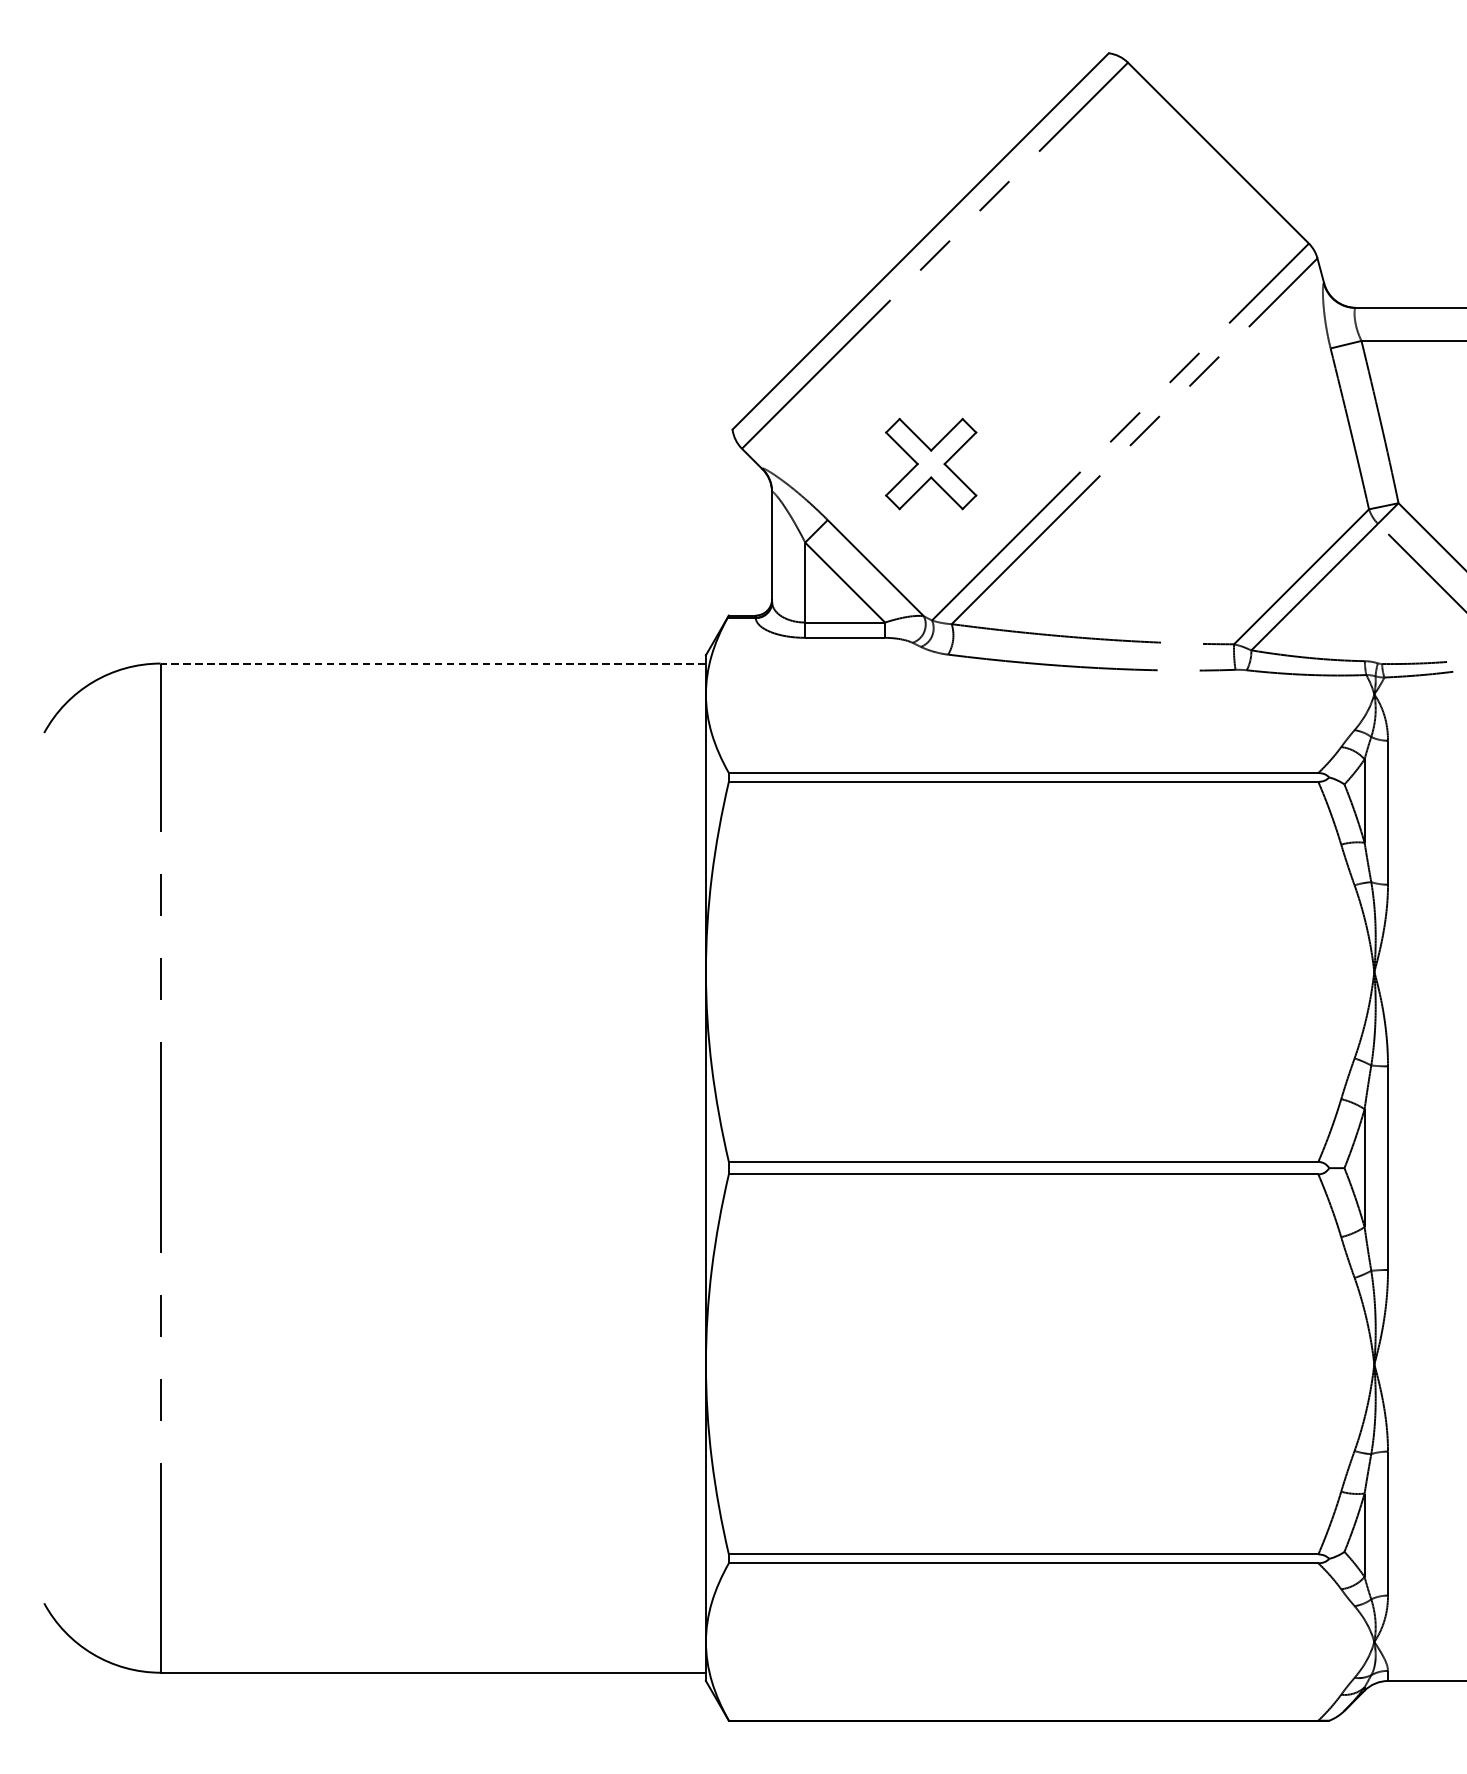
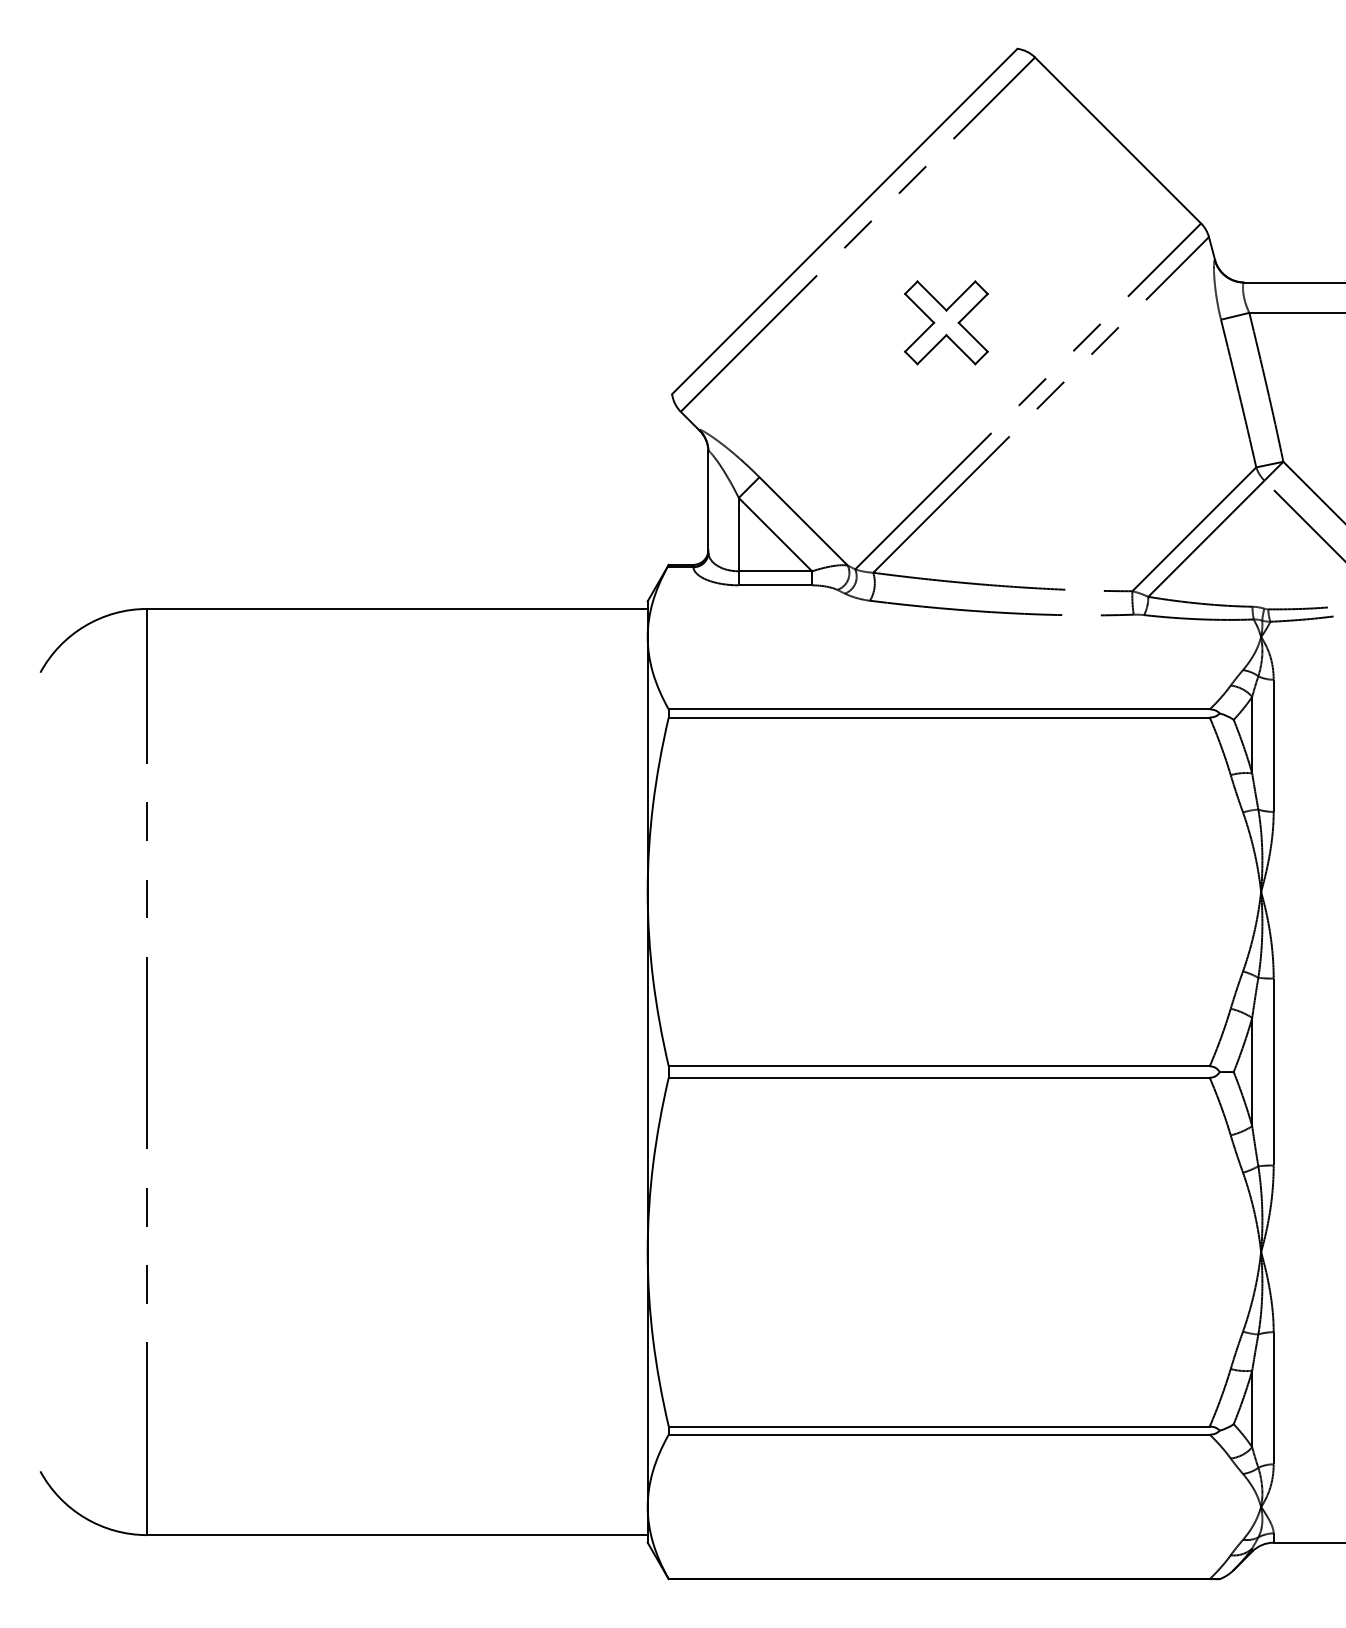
part: (931, 463) -> (946, 322), moved
line: (433, 663) -> (397, 608), dashed -> solid

